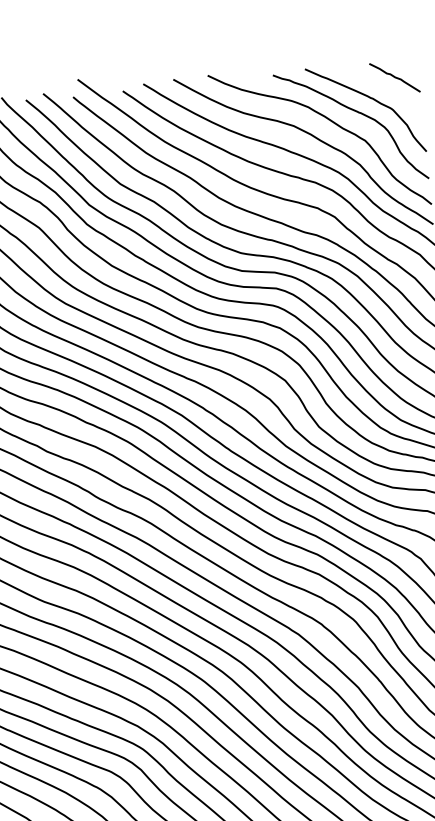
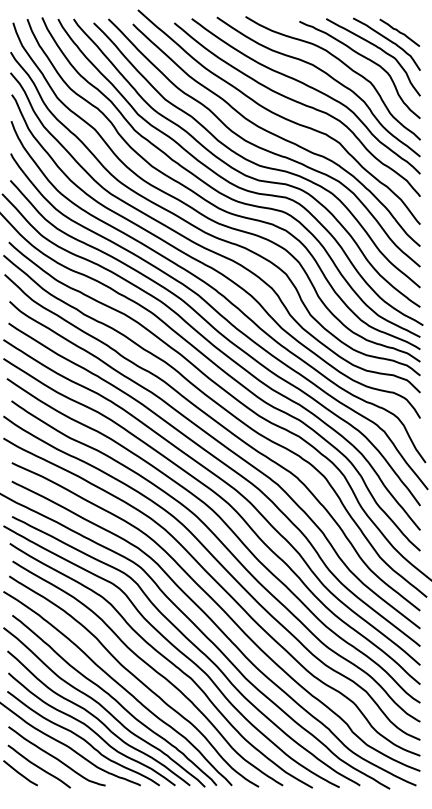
curve: (380, 88) -> (387, 40), added

